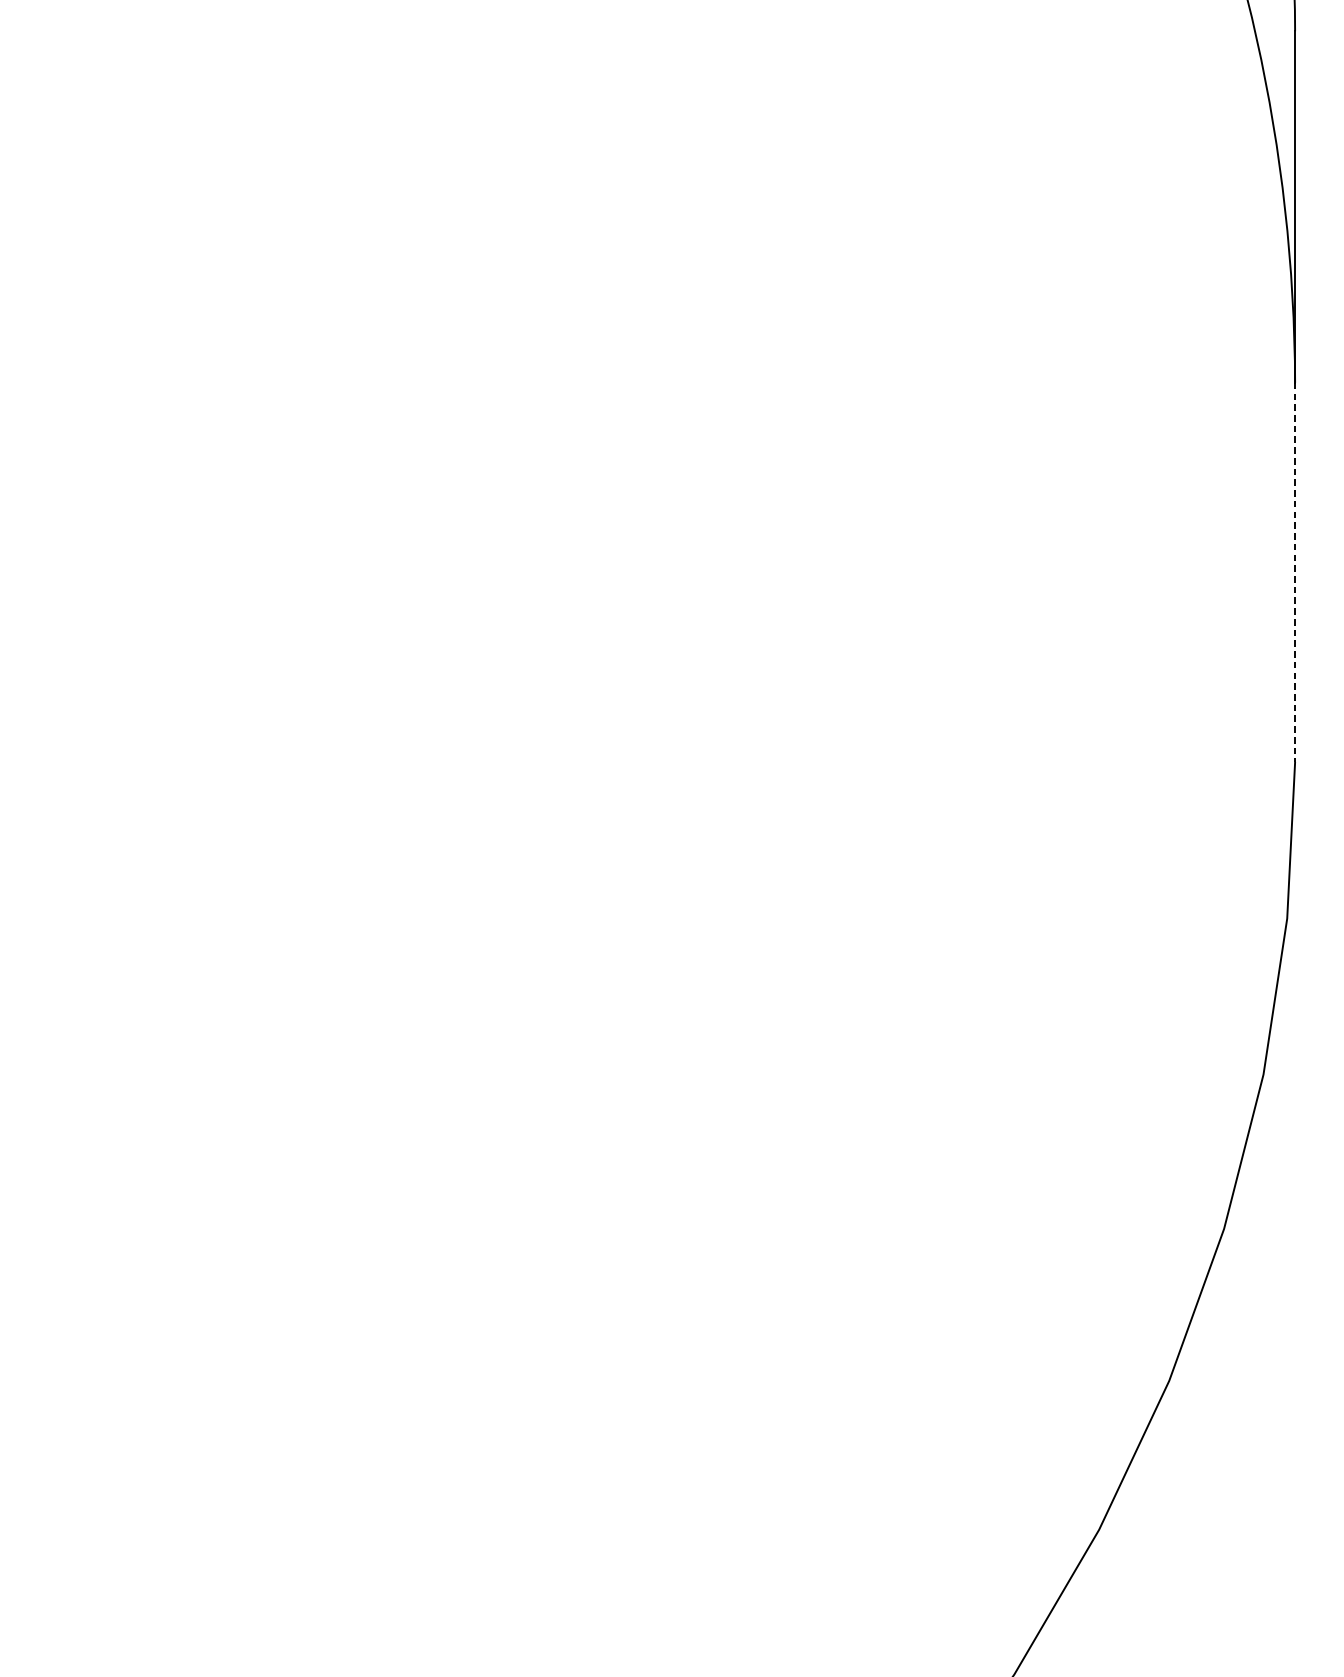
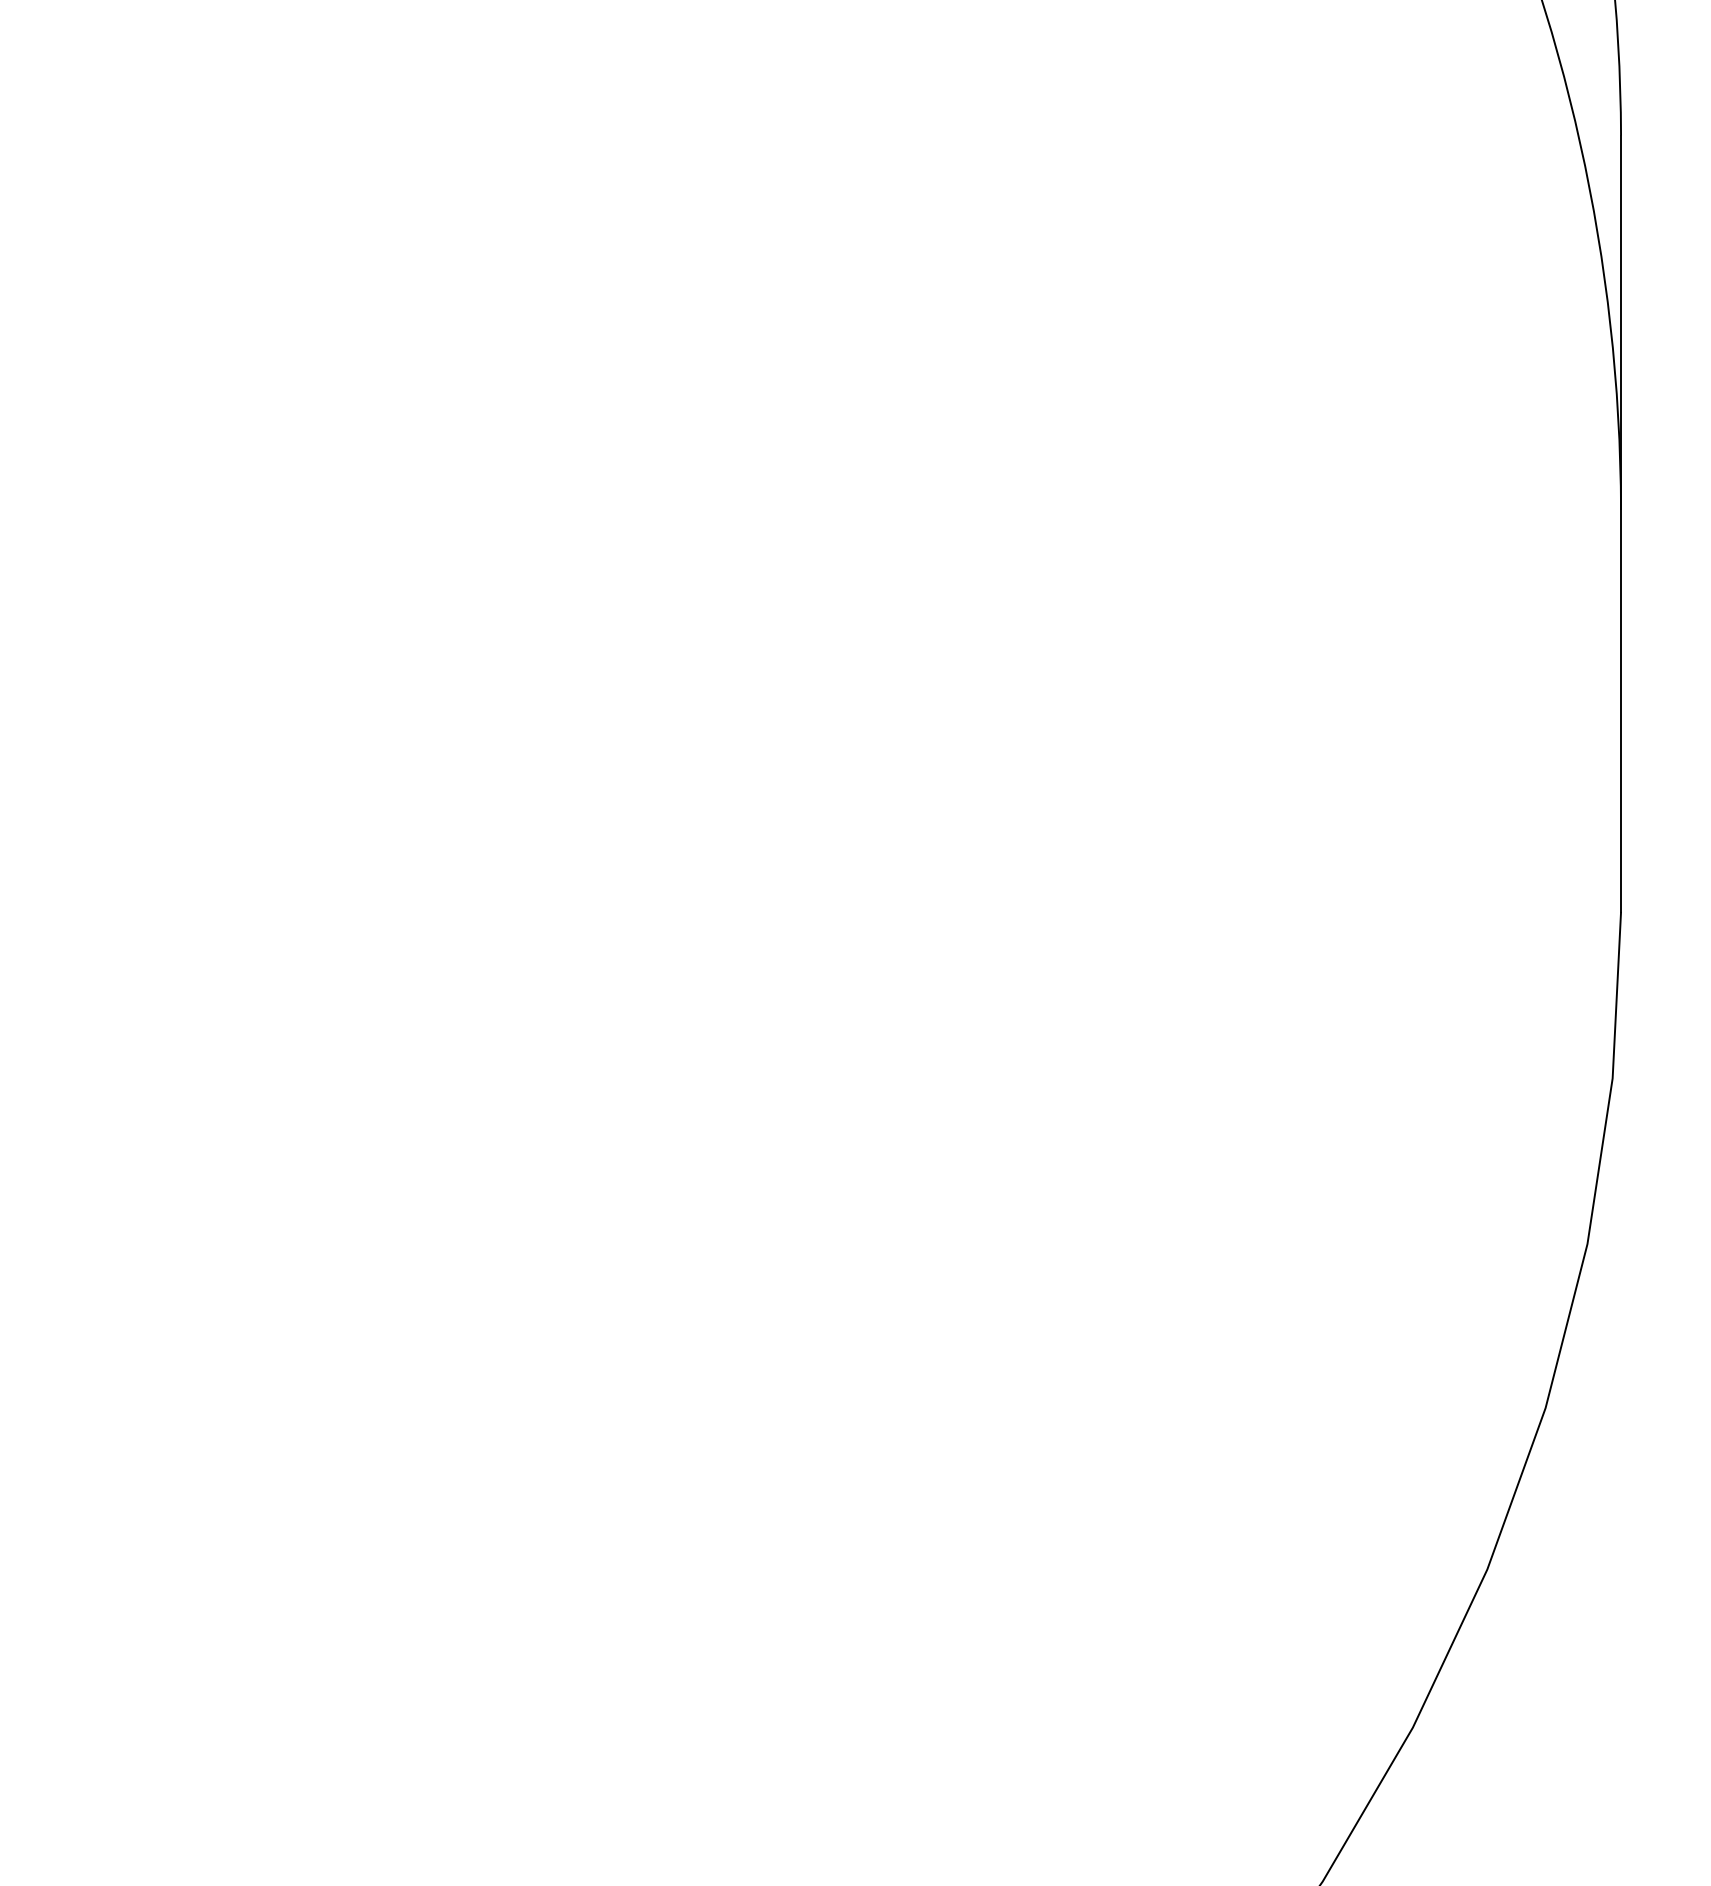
line: (1295, 573) -> (1621, 711), dashed -> solid

